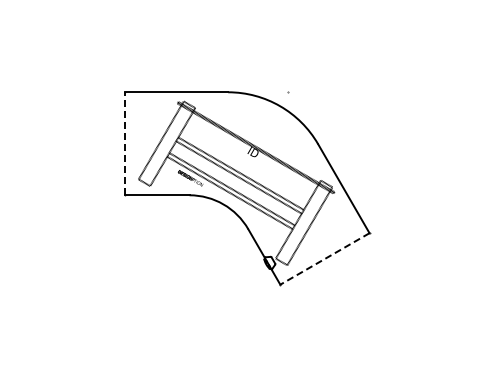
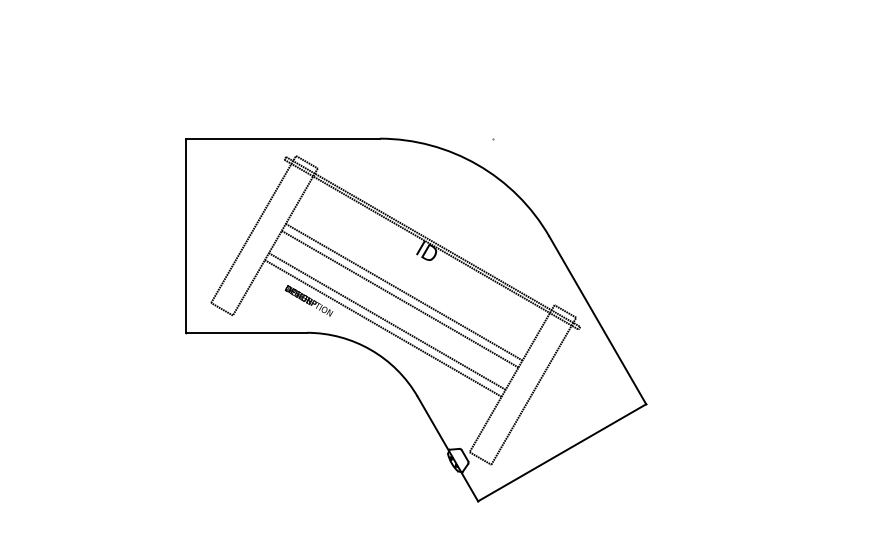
line: (125, 143) -> (186, 235), dashed -> solid
line: (324, 259) -> (561, 453), dashed -> solid

